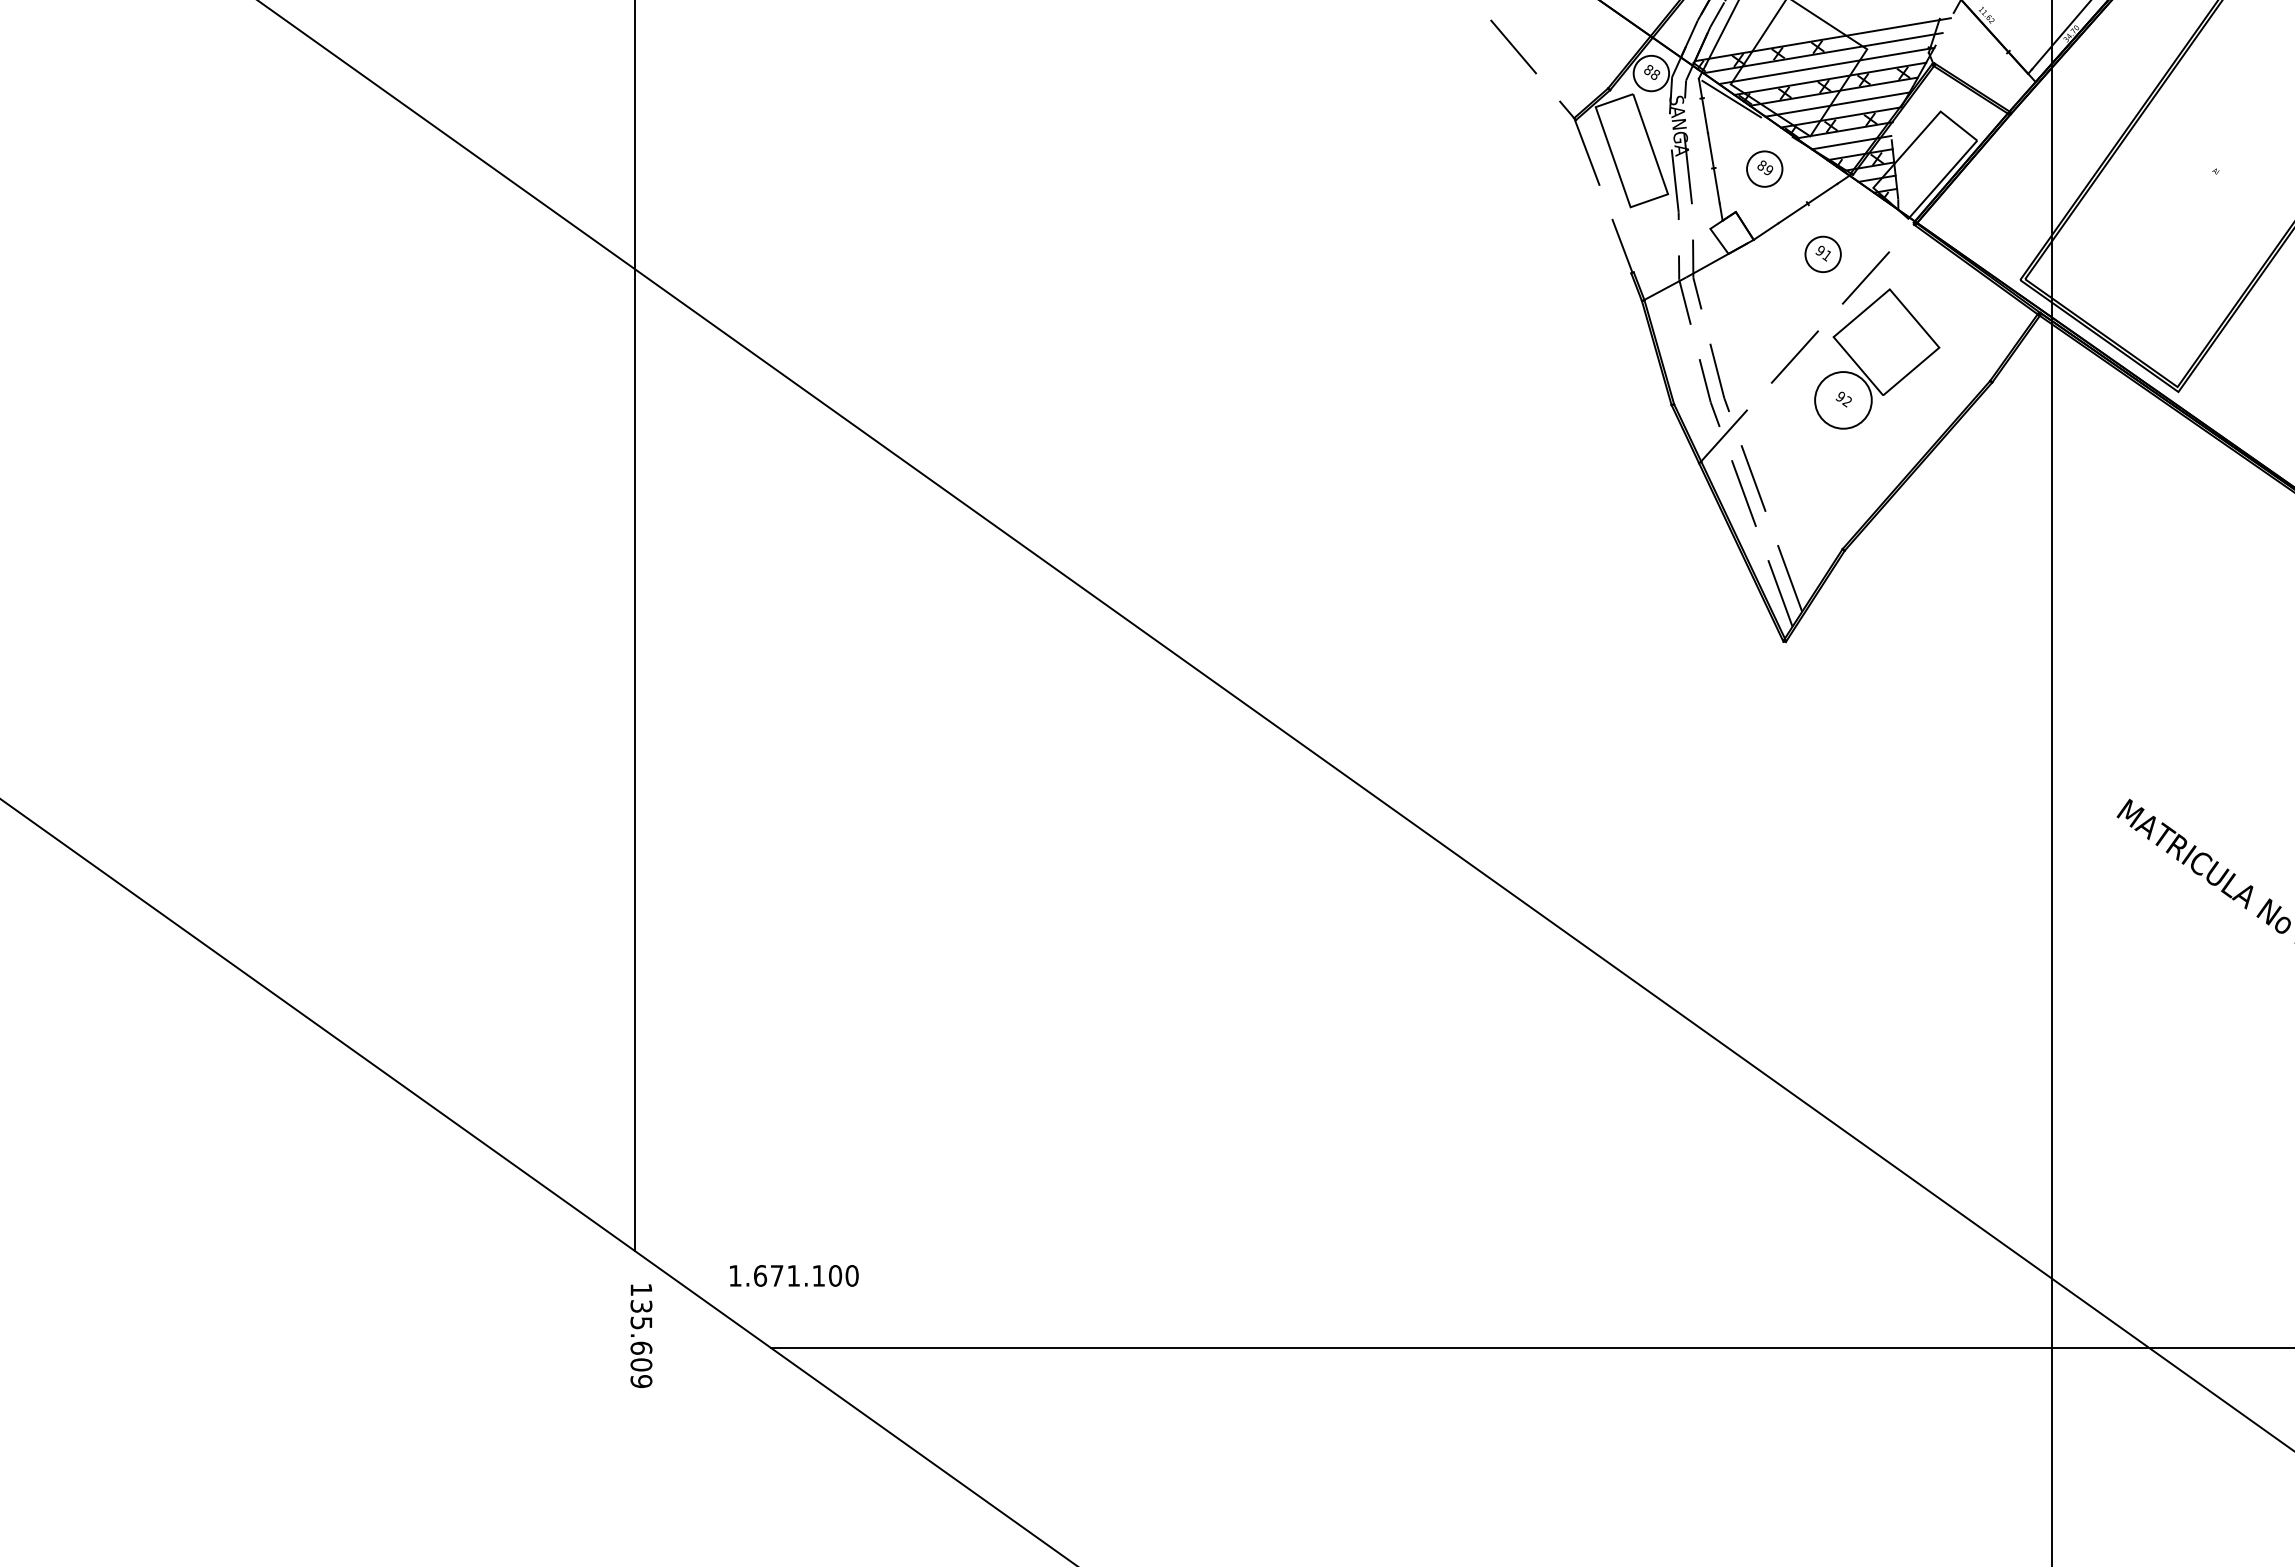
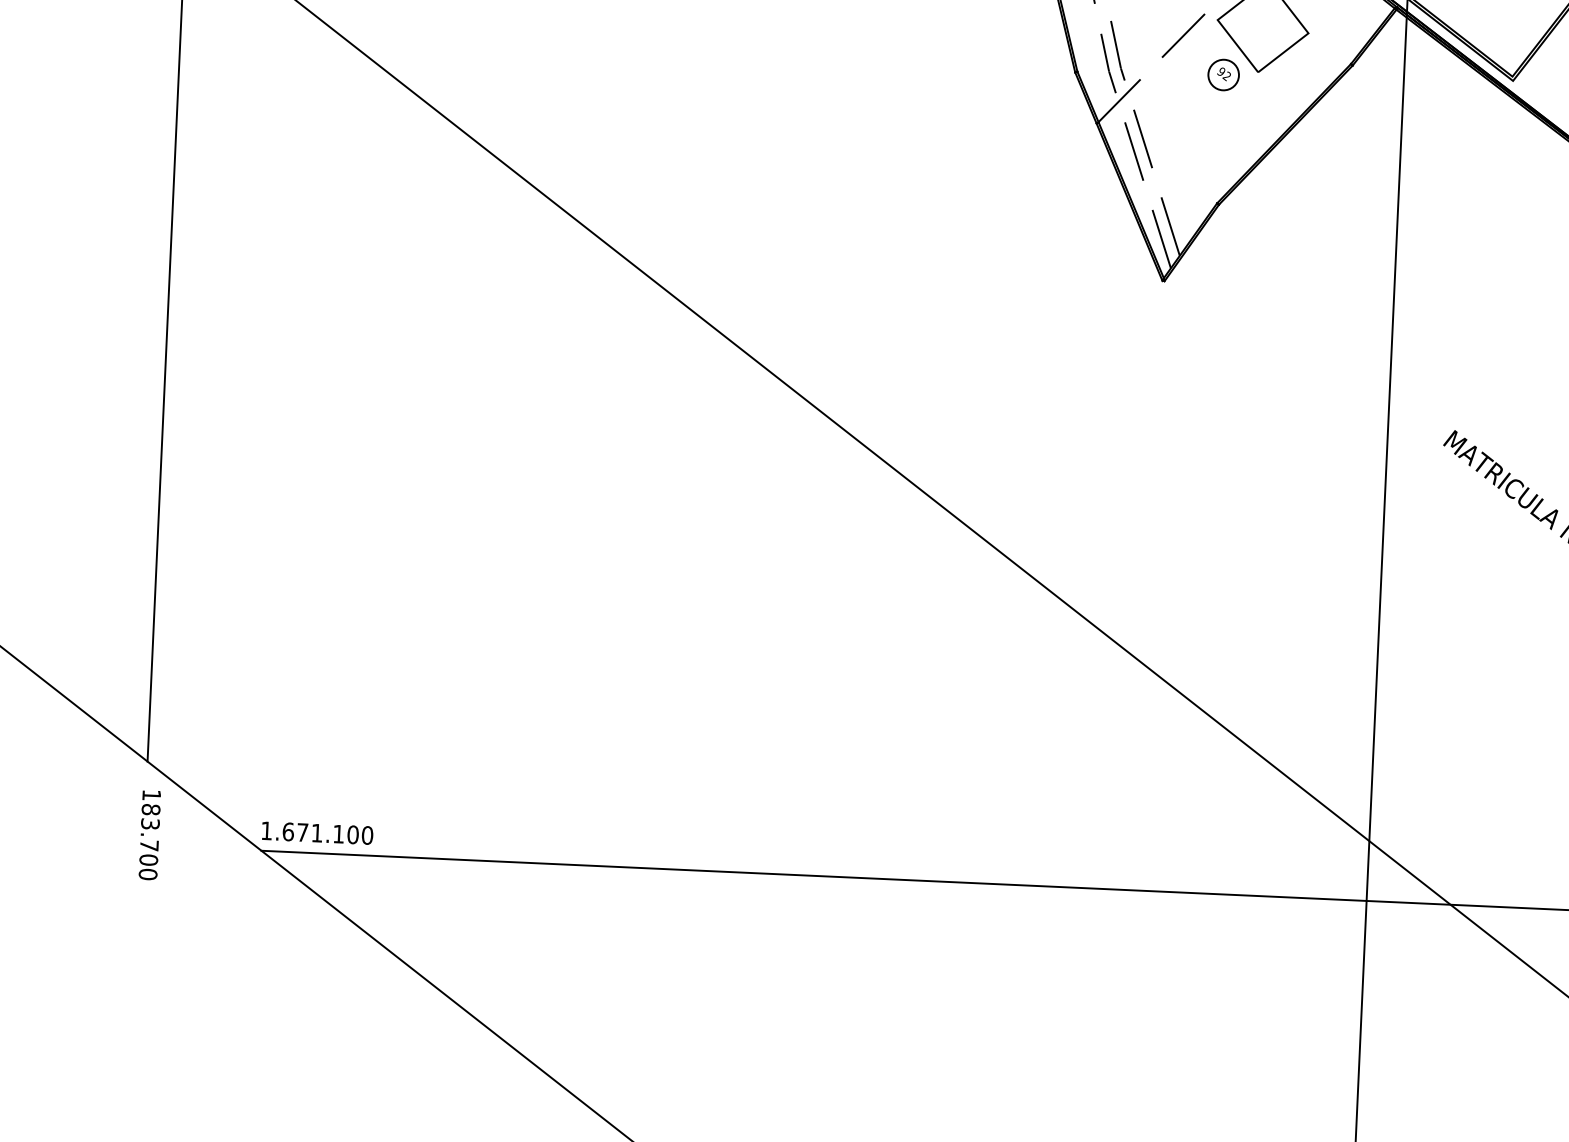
circle: (1843, 400) -> (1223, 75), size x0.62
text: (794, 1275) -> (317, 832), moved
text: (641, 1344) -> (149, 842), 135.609 -> 183.700

